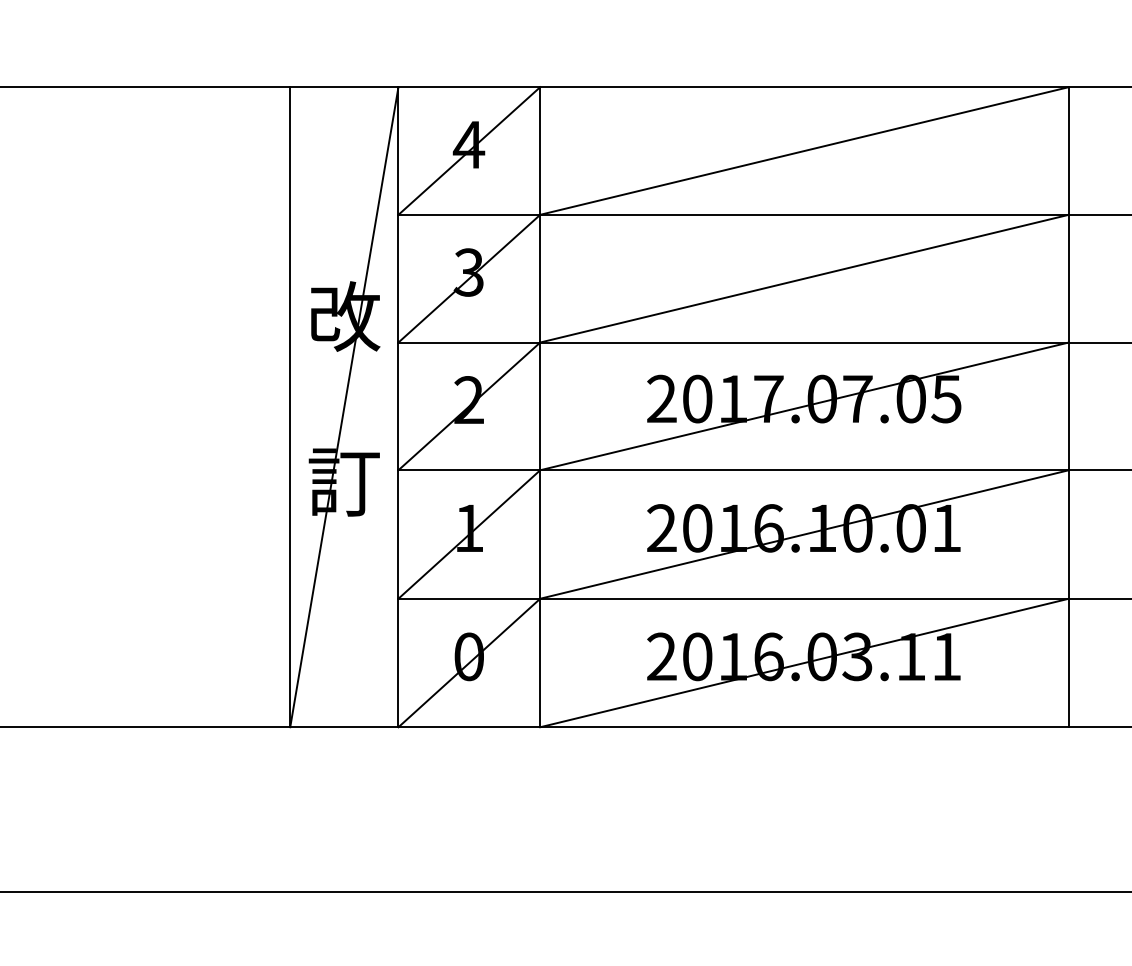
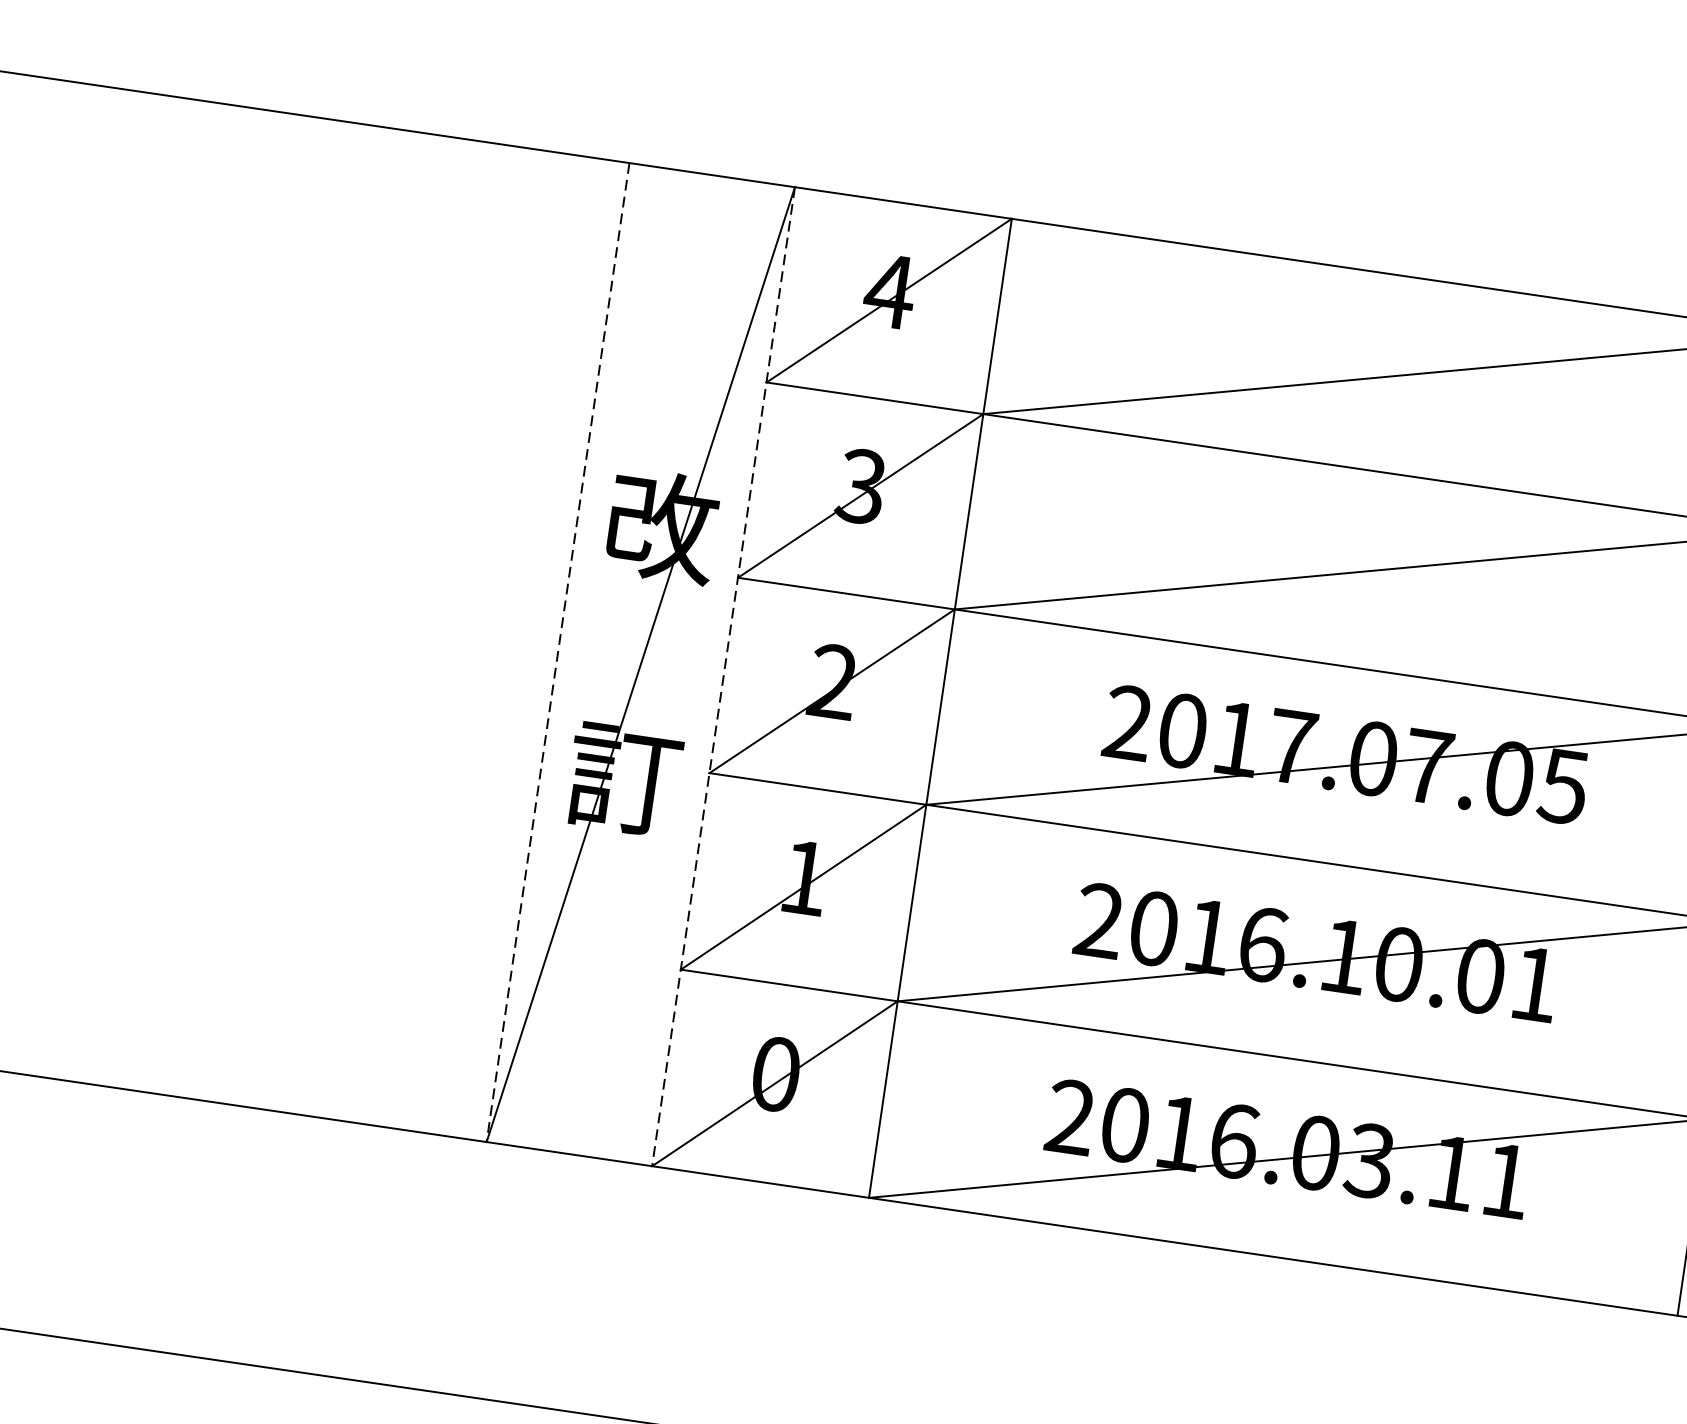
line: (290, 407) -> (558, 653), solid -> dashed
line: (398, 407) -> (723, 677), solid -> dashed

